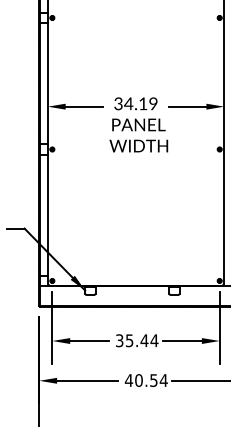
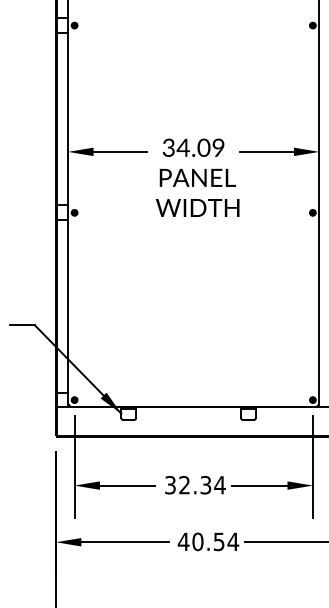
text: (142, 103) -> (203, 147), 34.19 -> 34.09
text: (137, 340) -> (195, 484), 35.44 -> 32.34

